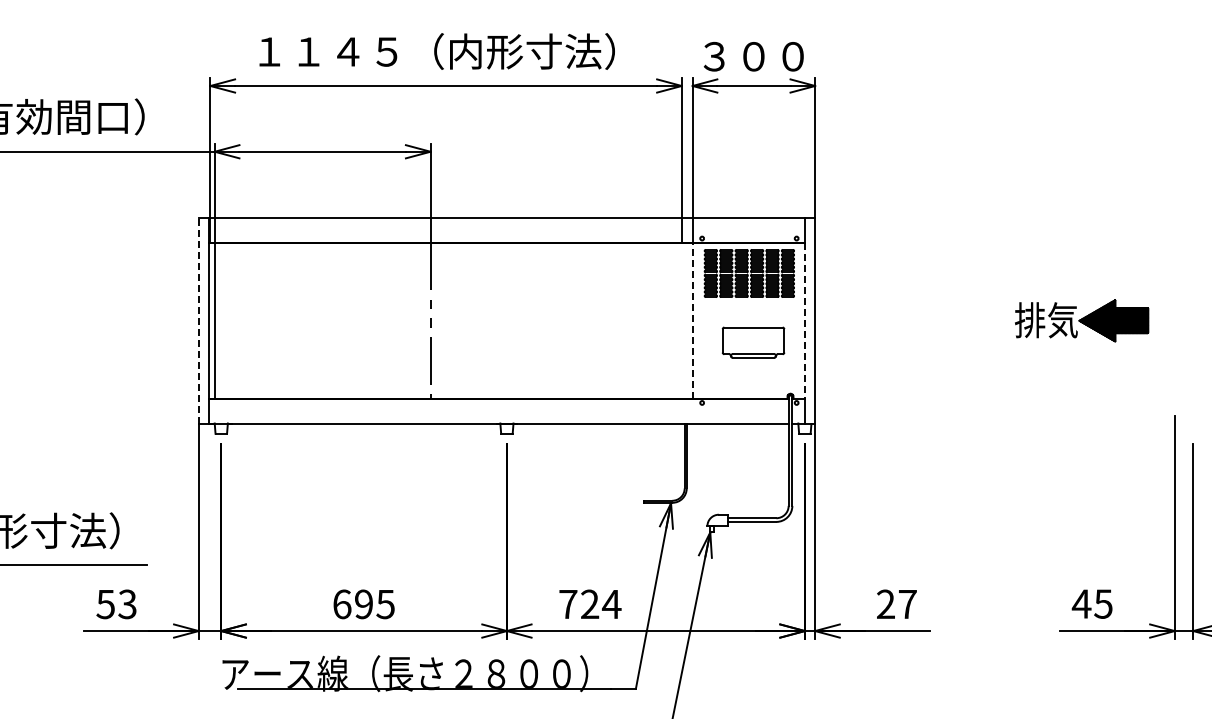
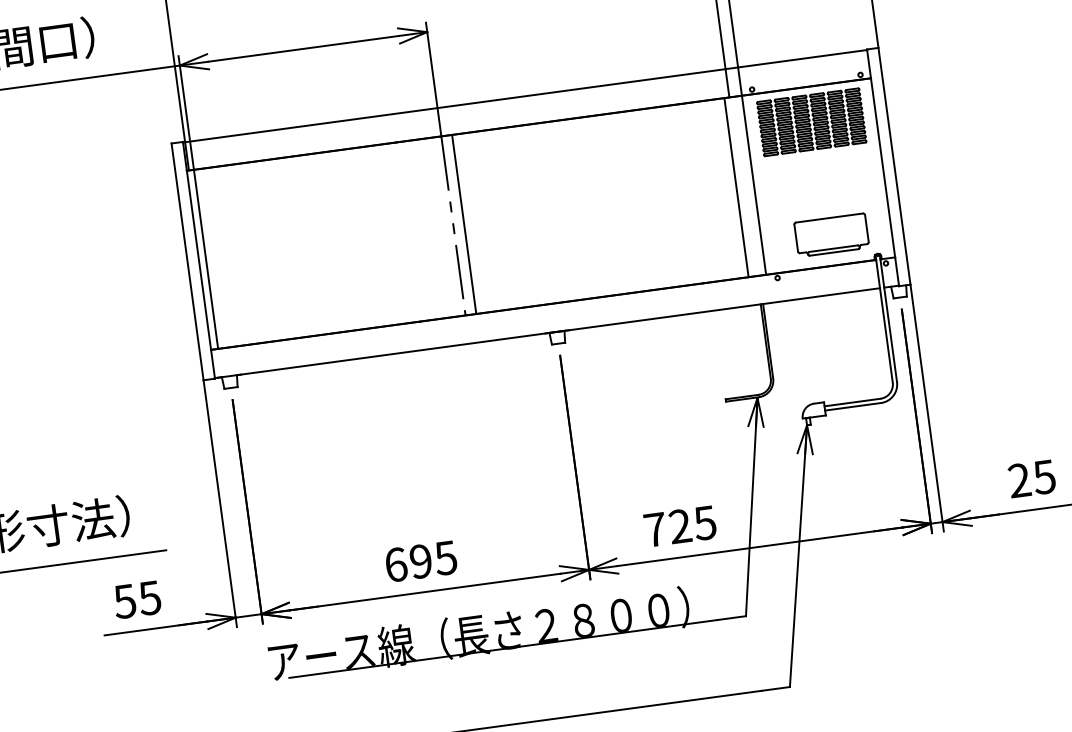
line: (198, 320) -> (187, 261), dashed -> solid
line: (439, 320) -> (463, 224), added
line: (677, 320) -> (736, 187), added
line: (692, 320) -> (753, 185), dashed -> solid
line: (805, 321) -> (883, 168), dashed -> solid
part: (753, 342) -> (831, 235), moved
text: (127, 603) -> (149, 597), 53 -> 55
text: (611, 604) -> (704, 523), 724 -> 725
text: (907, 604) -> (1044, 477), 27 -> 25

